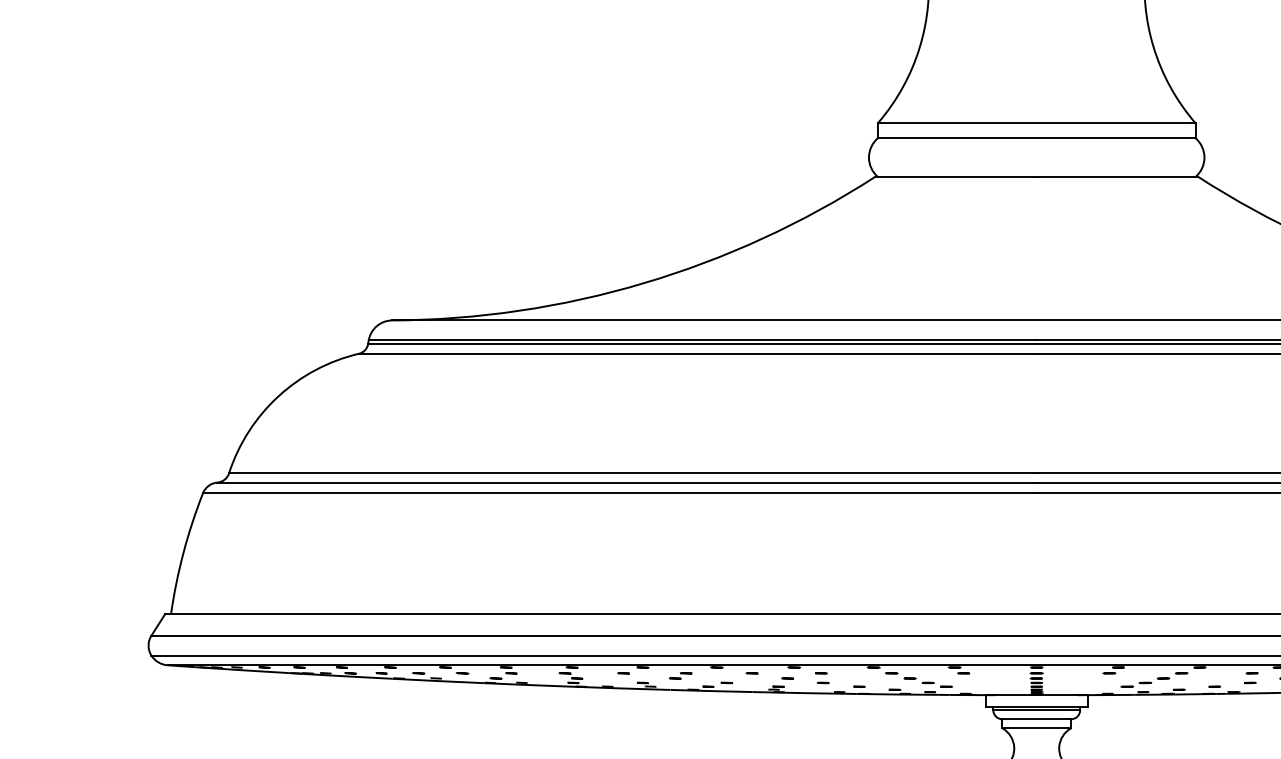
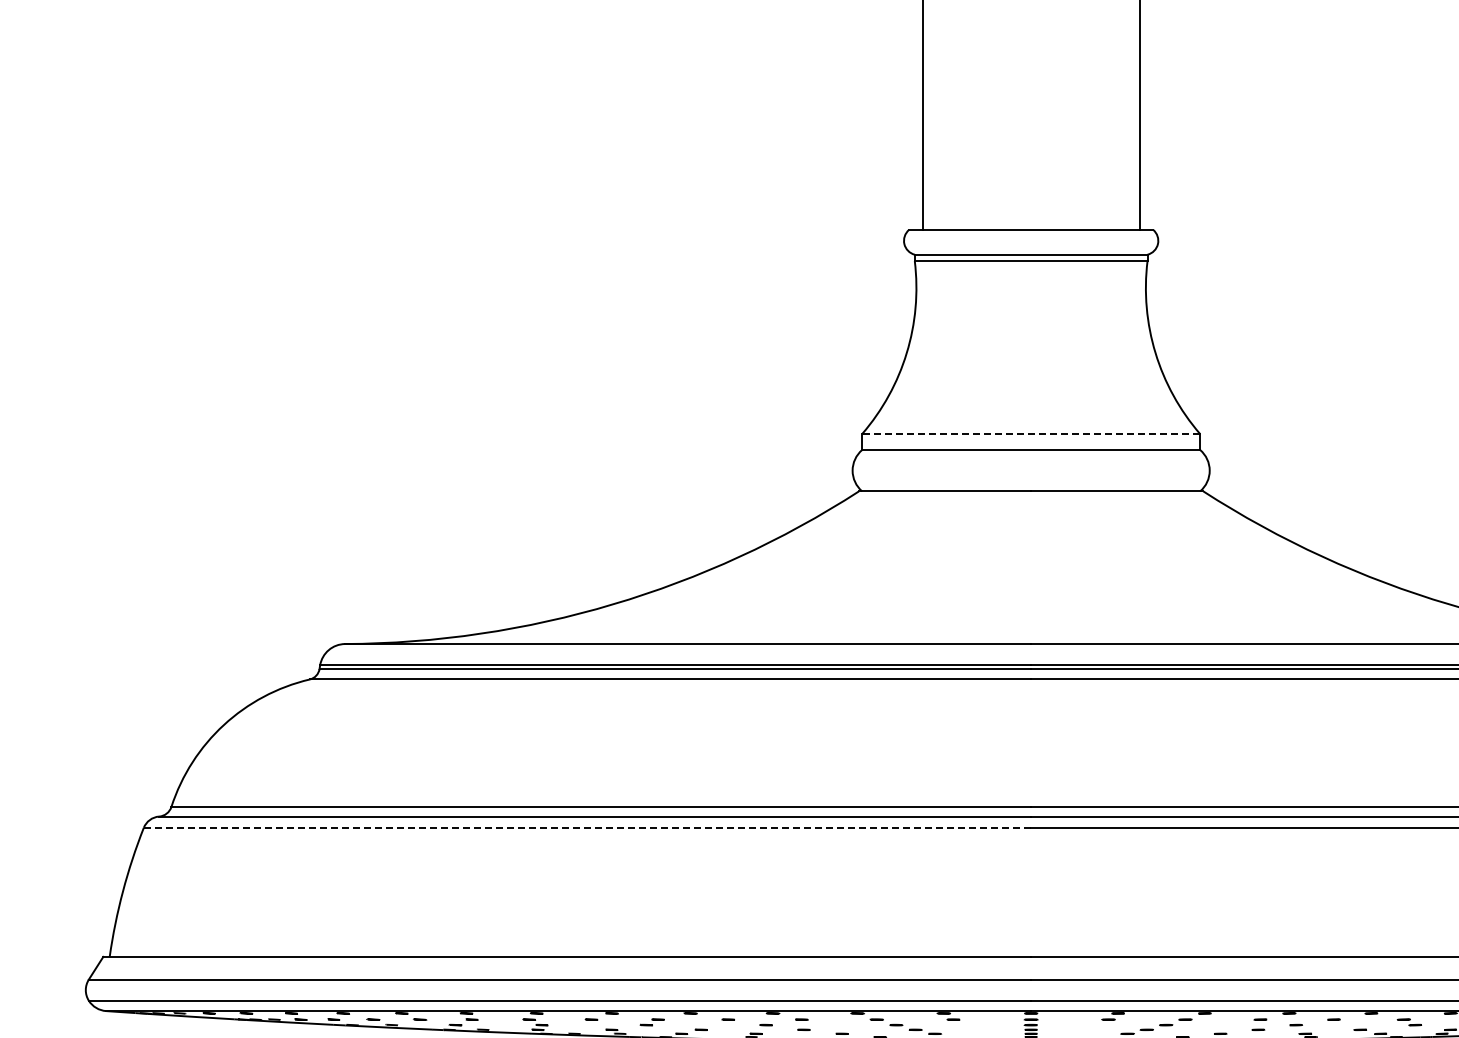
line: (1037, 123) -> (1031, 434), solid -> dashed
line: (619, 492) -> (587, 827), solid -> dashed

